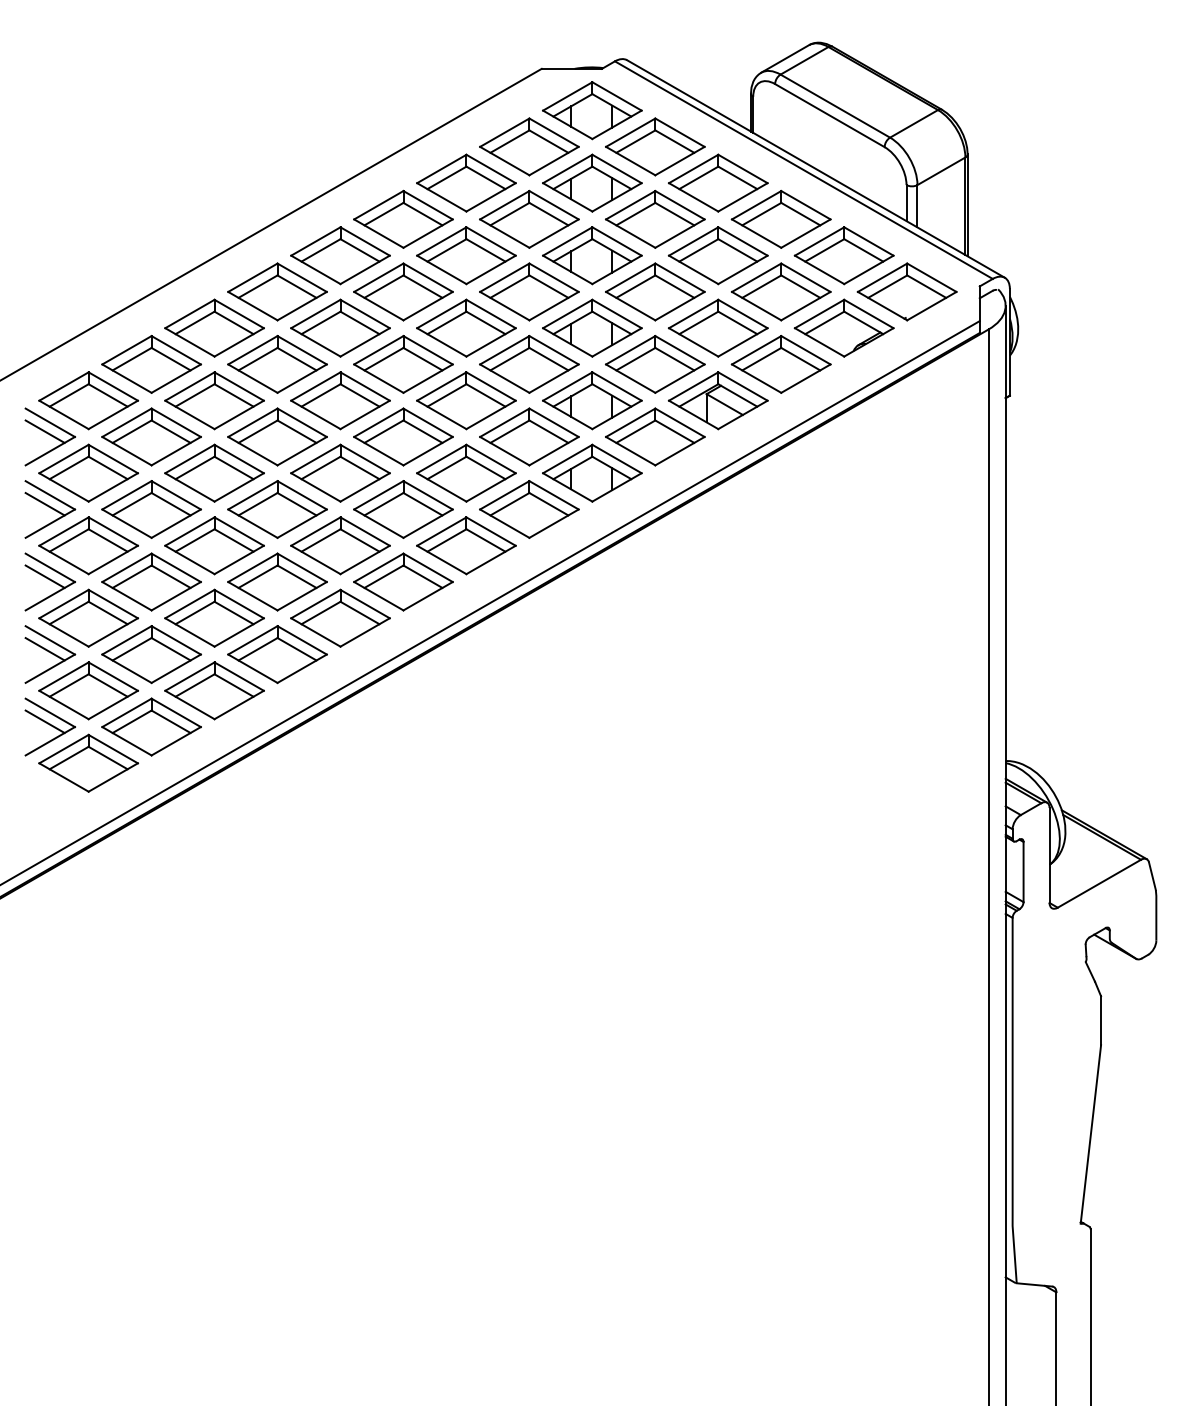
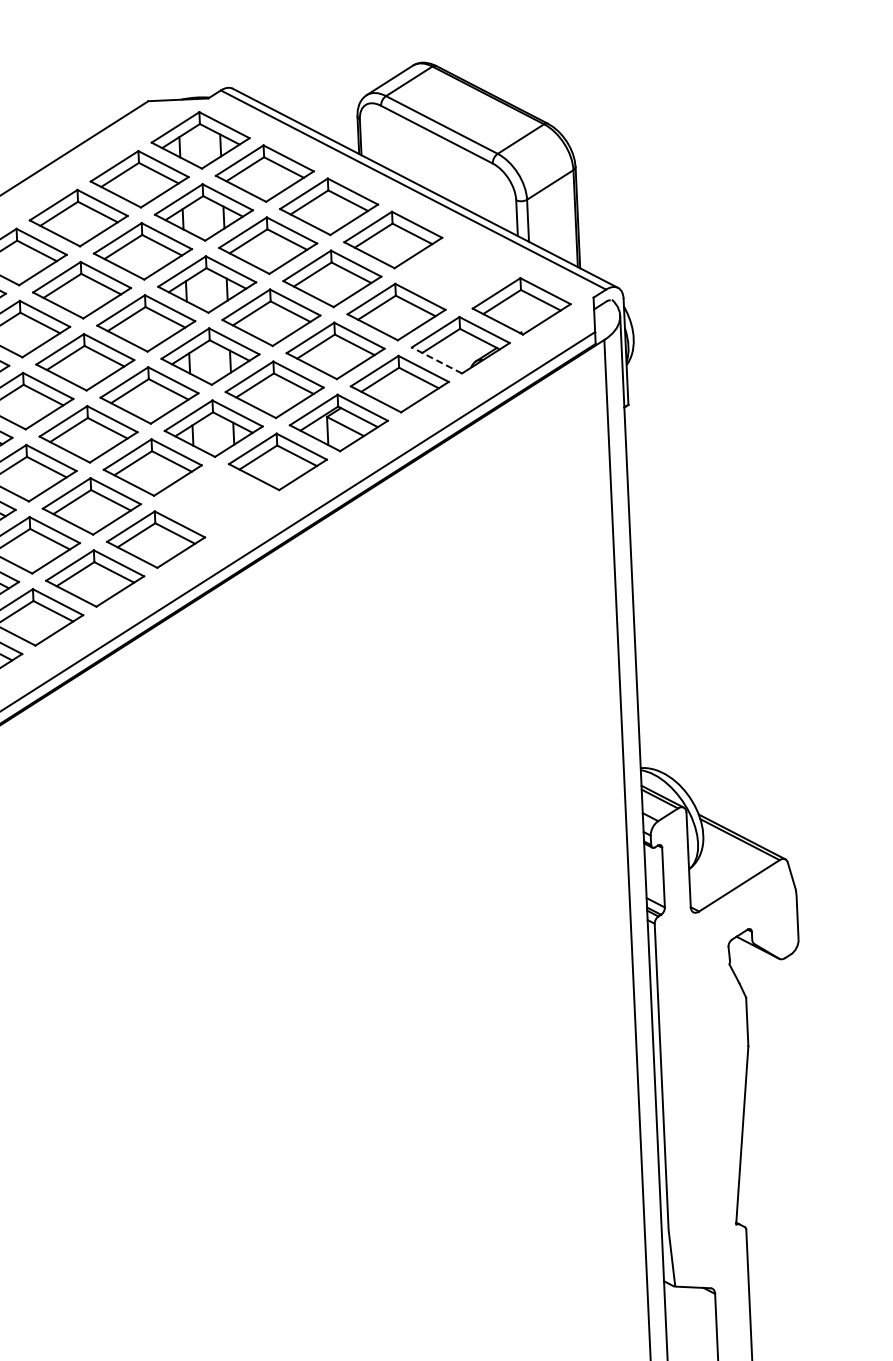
part: (843, 255) -> (456, 273), removed
line: (819, 342) -> (436, 360), solid -> dashed
part: (592, 472) -> (217, 500), removed

